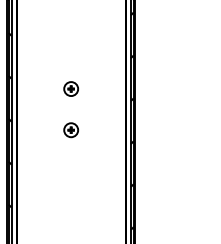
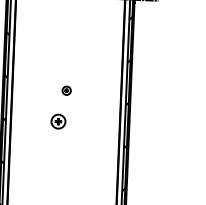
part: (70, 88) -> (66, 90), size x0.6
part: (70, 130) -> (57, 121), moved

